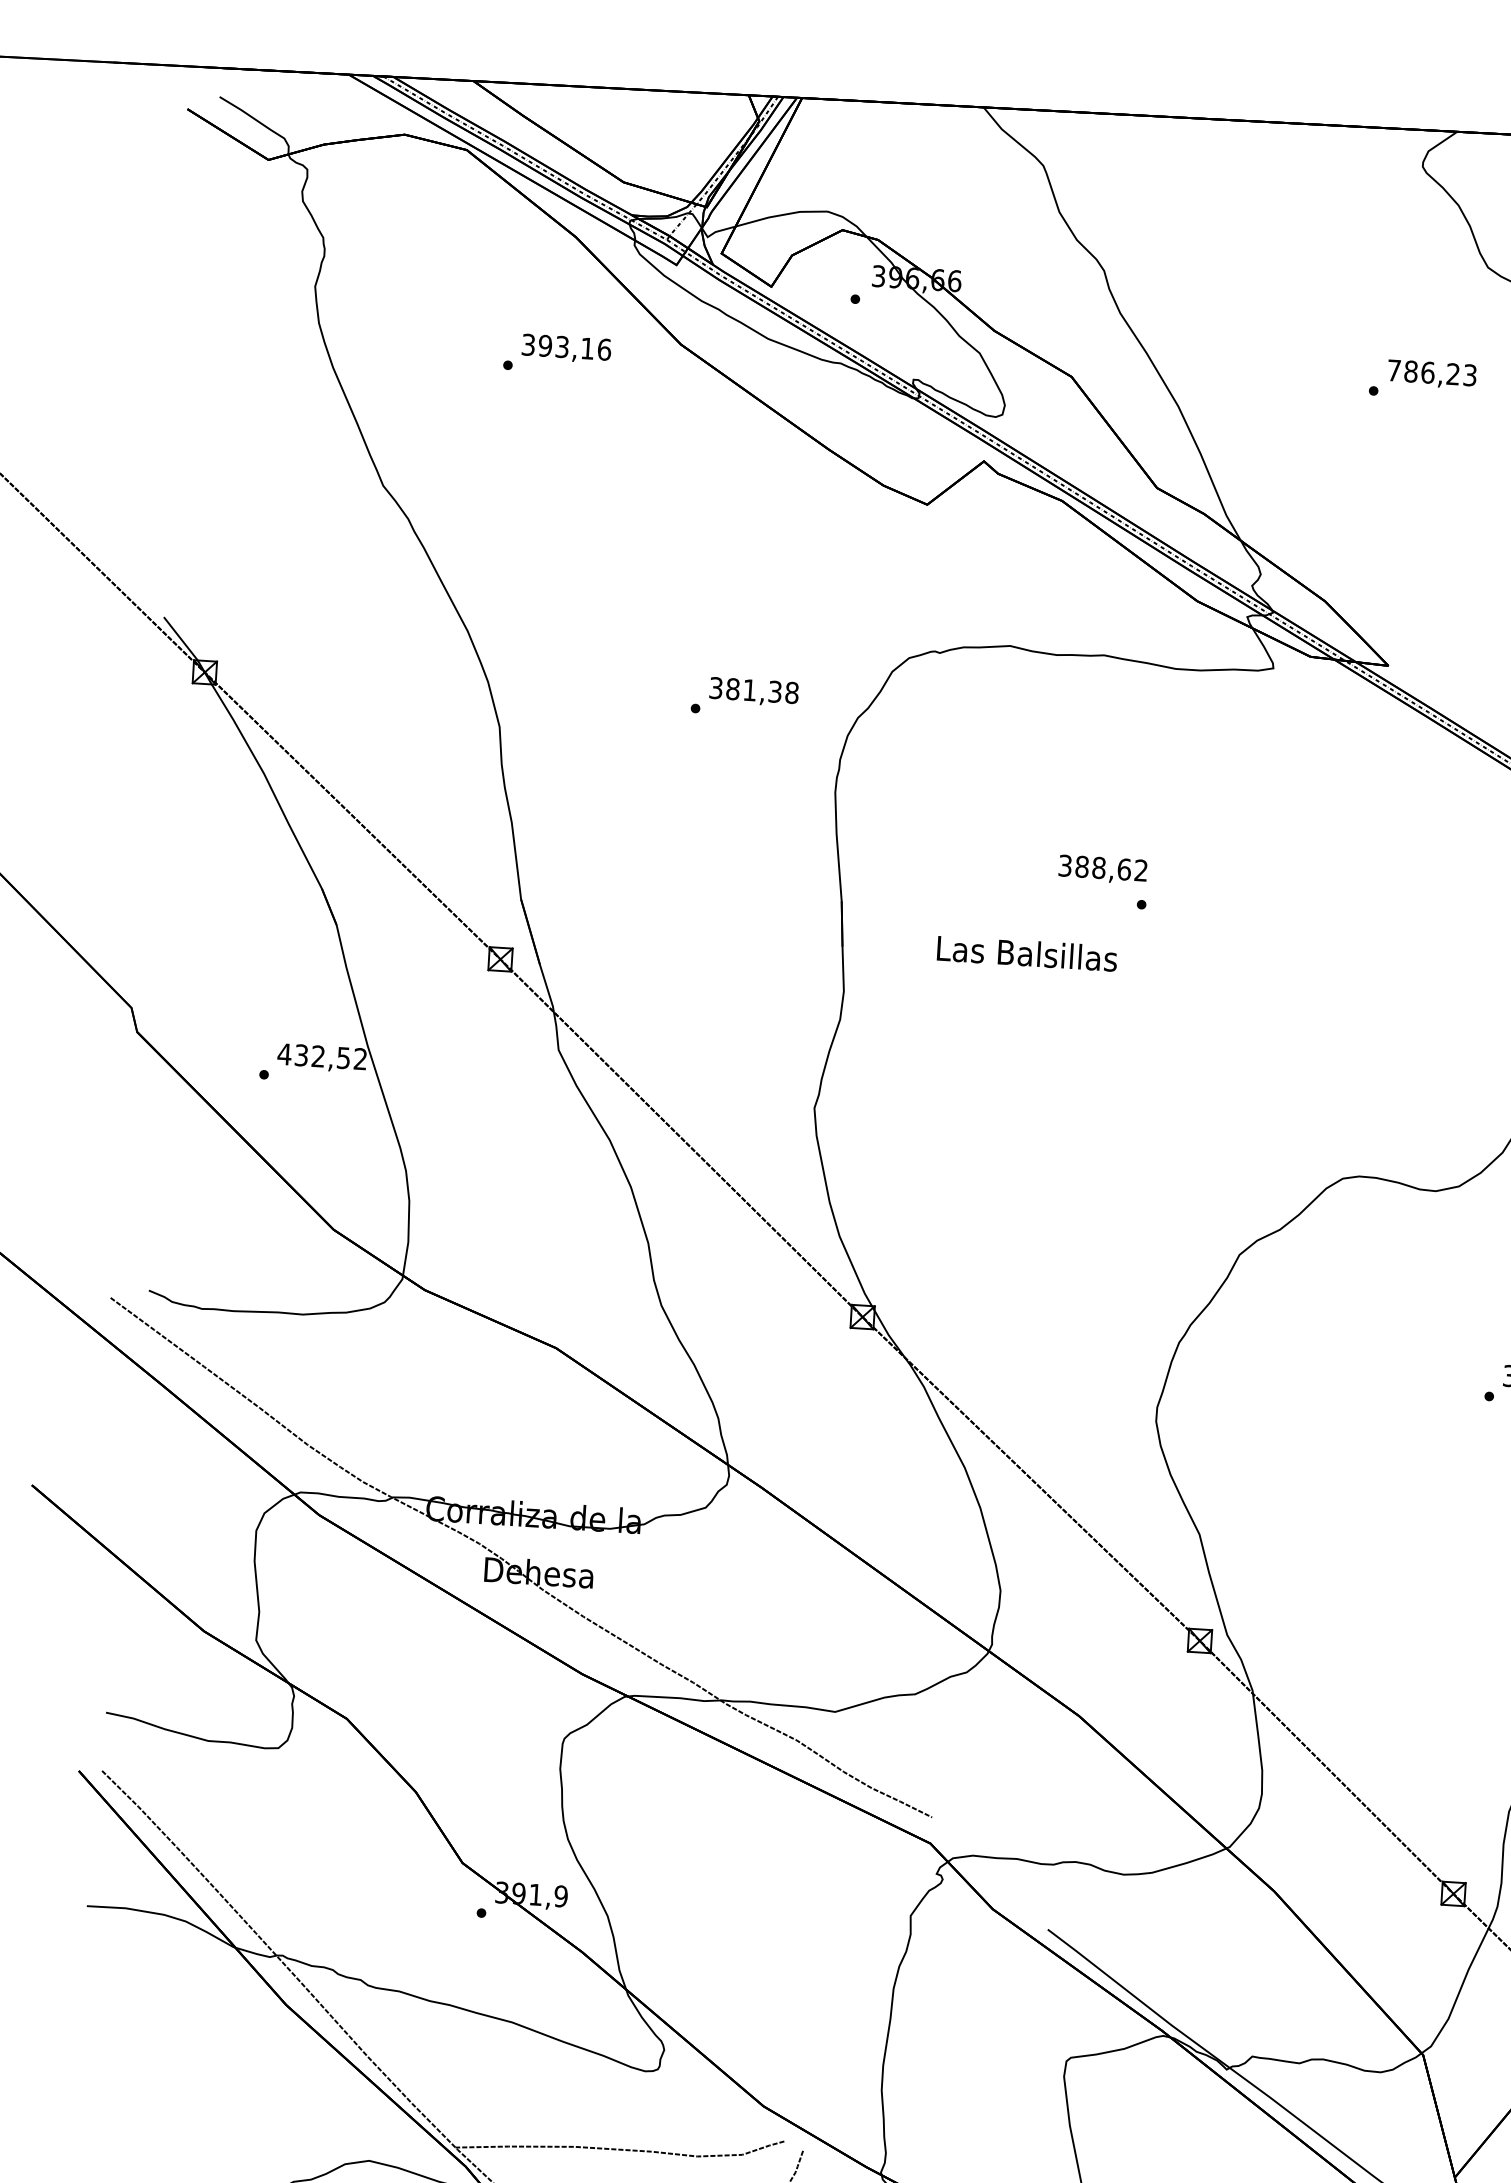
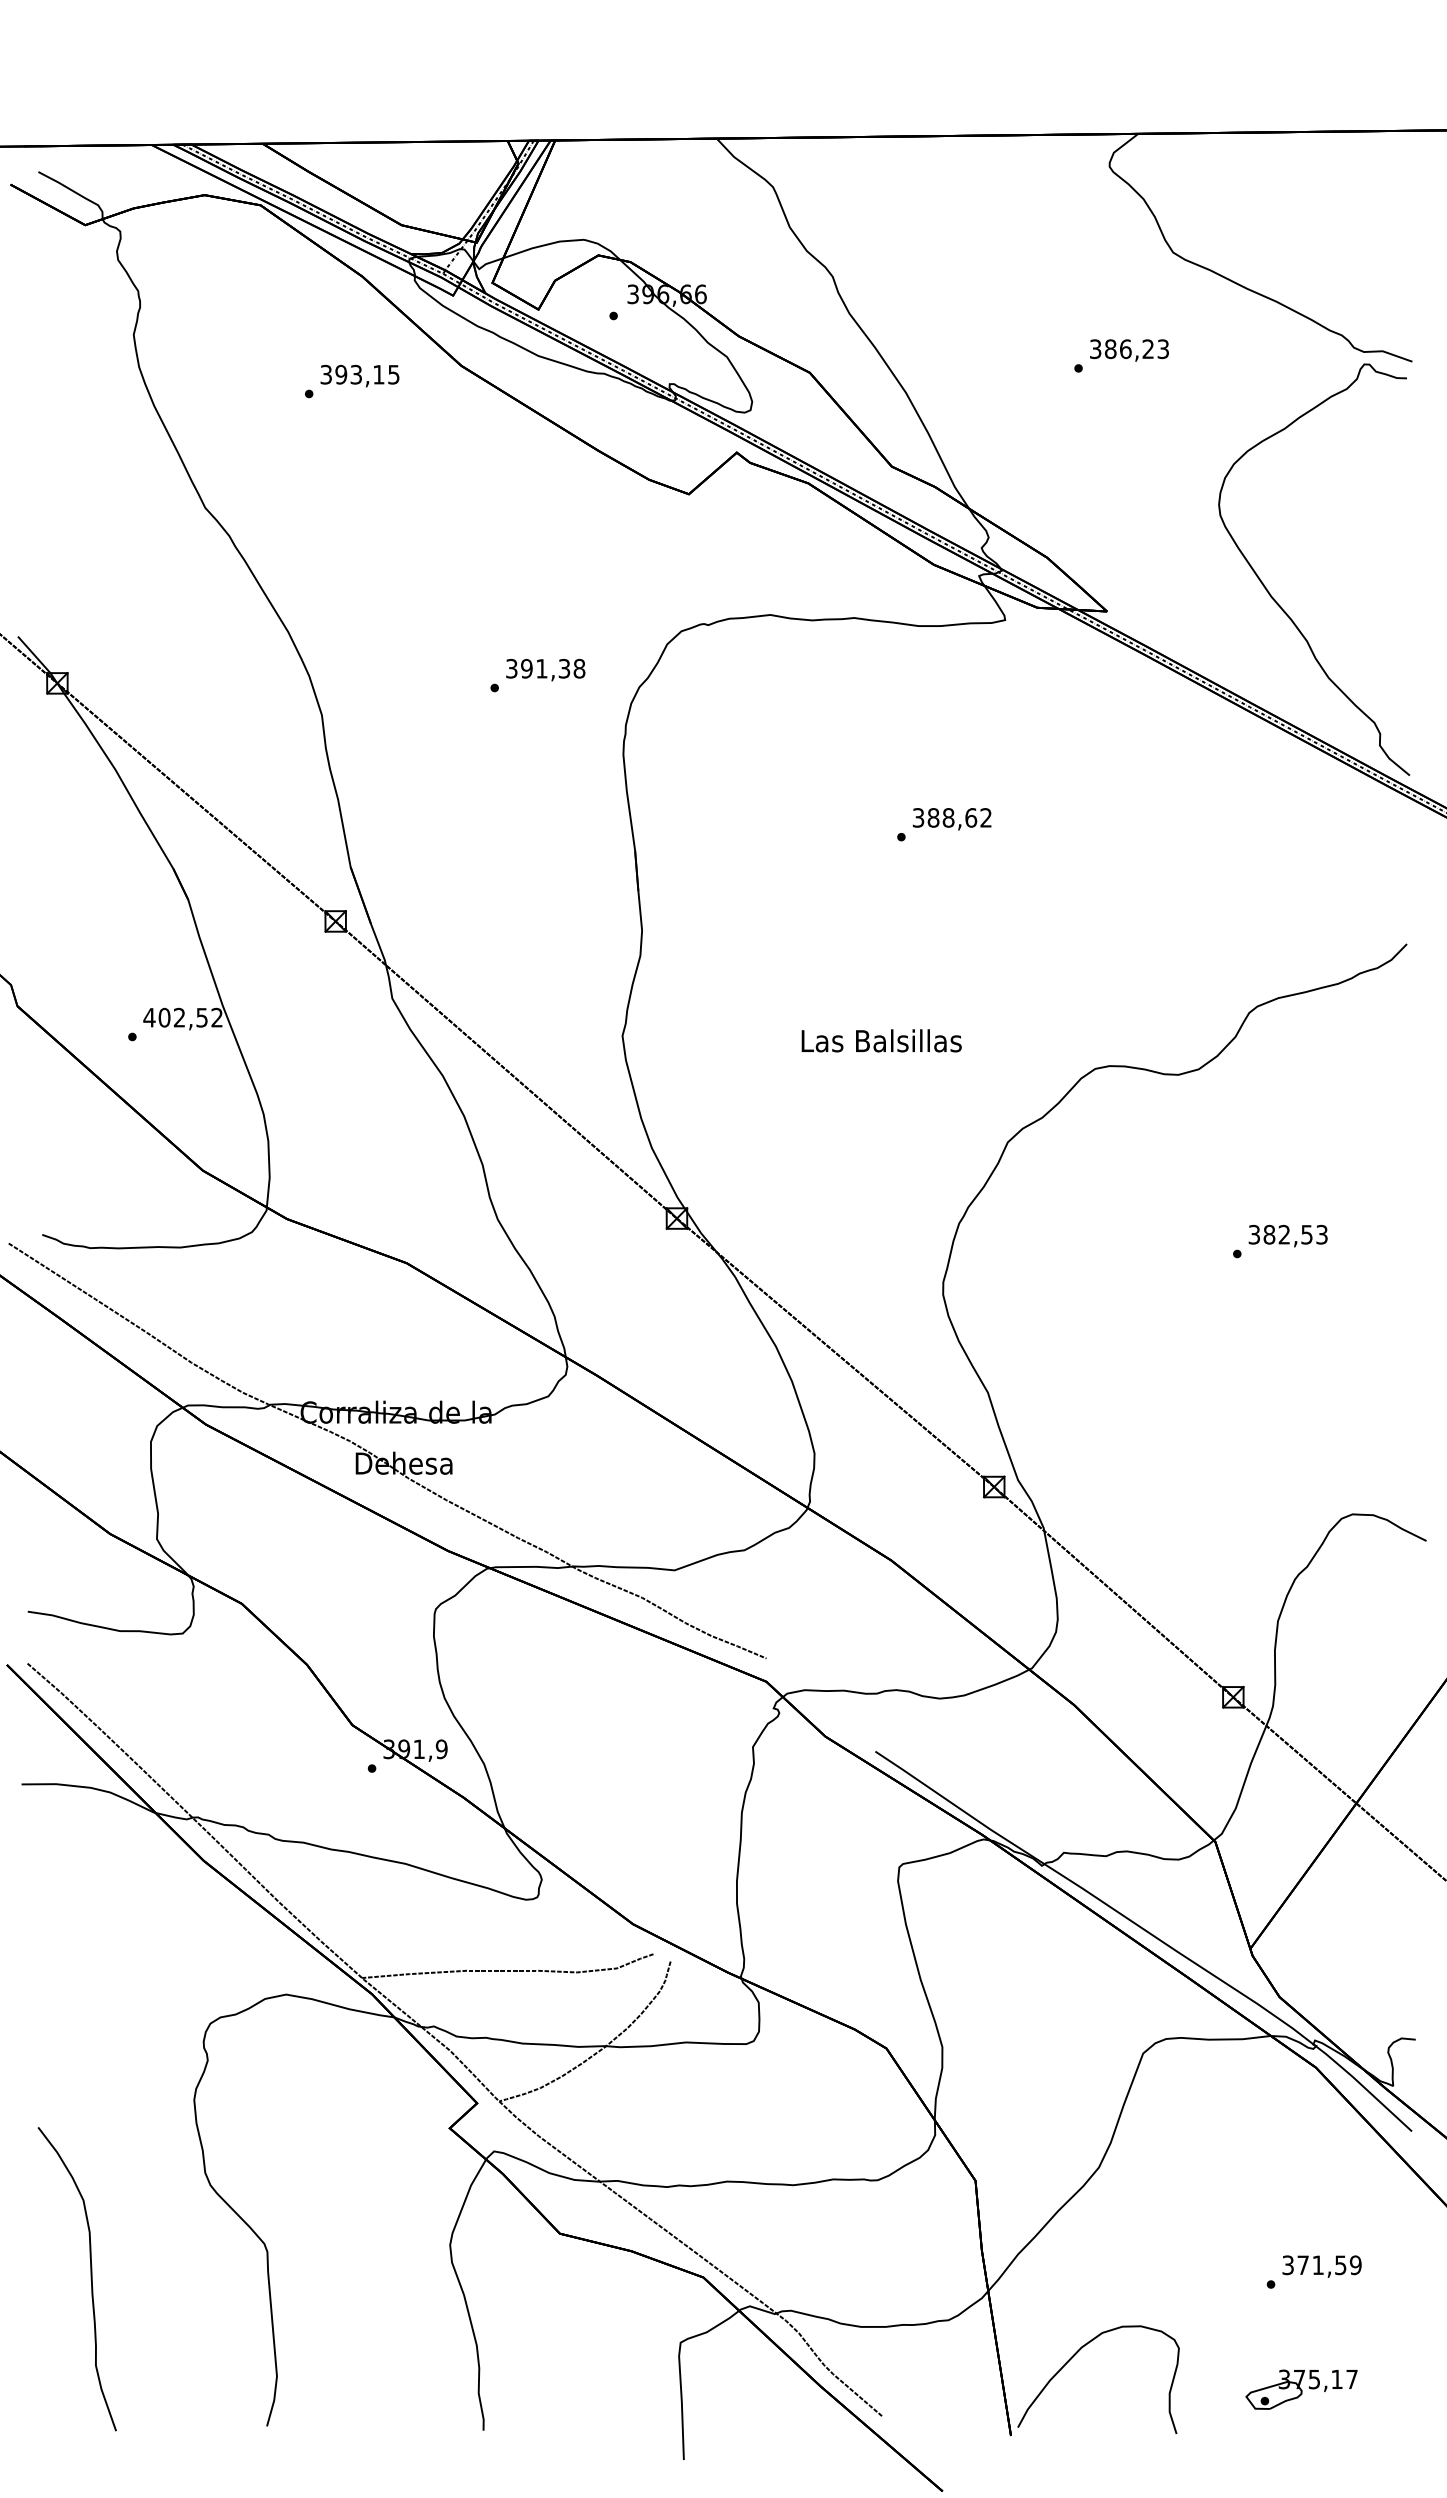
text: (604, 349) -> (393, 374), 393,16 -> 393,15
text: (1393, 370) -> (1095, 349), 786,23 -> 386,23
text: (732, 688) -> (526, 668), 381,38 -> 391,38
text: (1102, 869) -> (951, 819), moved
text: (1027, 953) -> (881, 1040), moved
text: (301, 1055) -> (164, 1017), 432,52 -> 402,52

